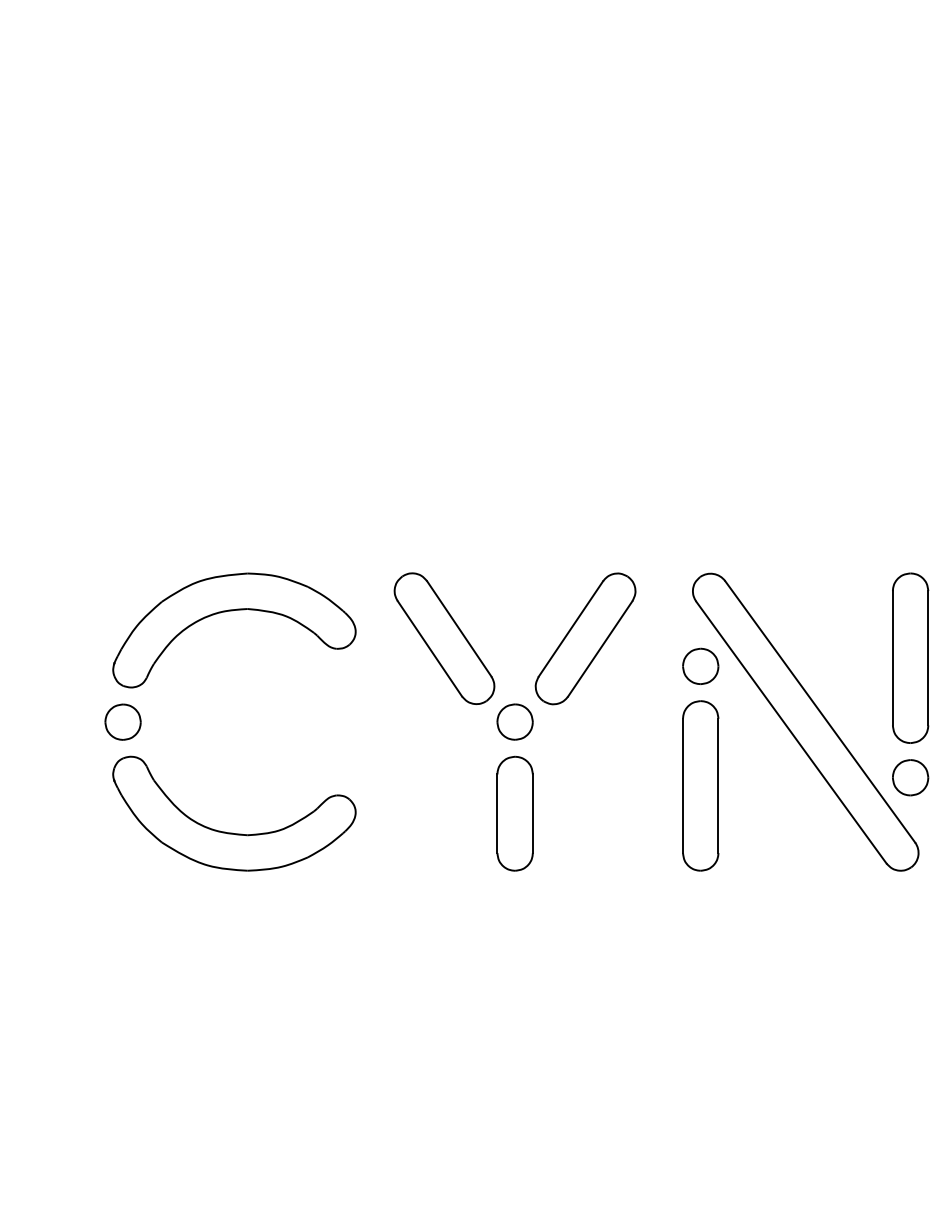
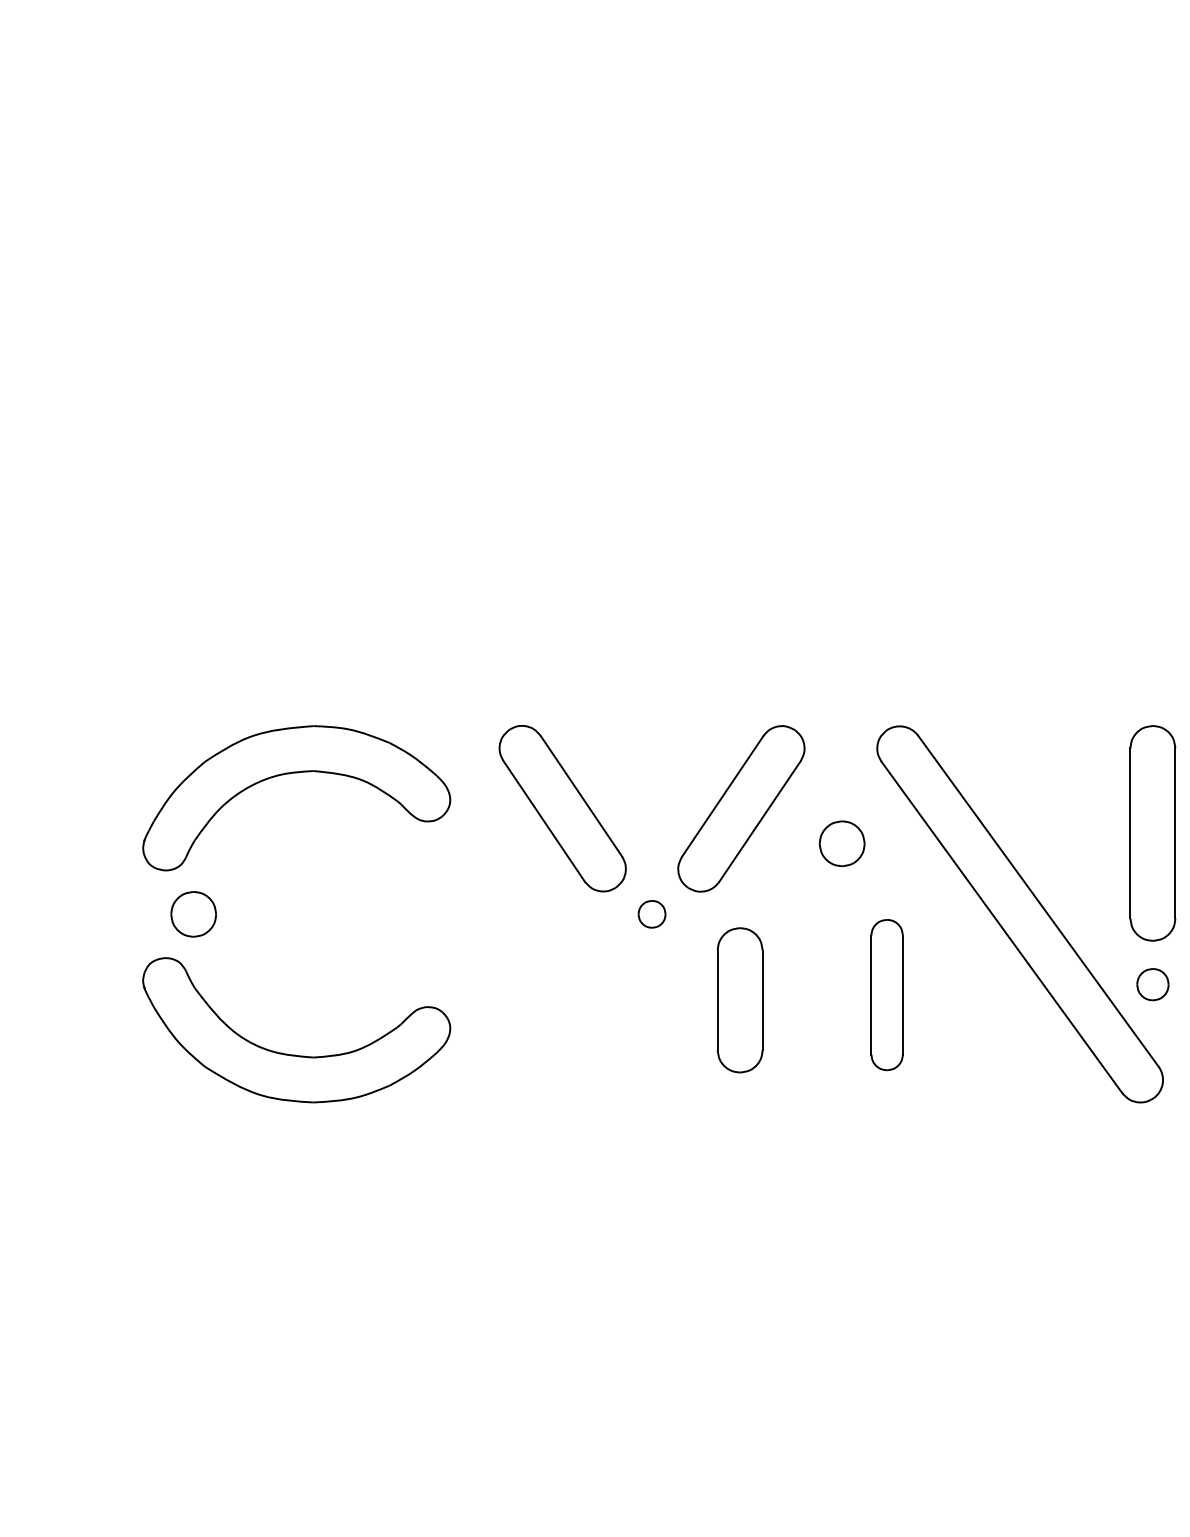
part: (700, 666) -> (841, 843), moved
part: (122, 722) -> (193, 914), moved
part: (514, 722) -> (651, 914), size x0.6
part: (910, 777) -> (1152, 984), size x0.7
part: (700, 785) -> (886, 994), size x0.7
part: (514, 813) -> (739, 1000), moved

